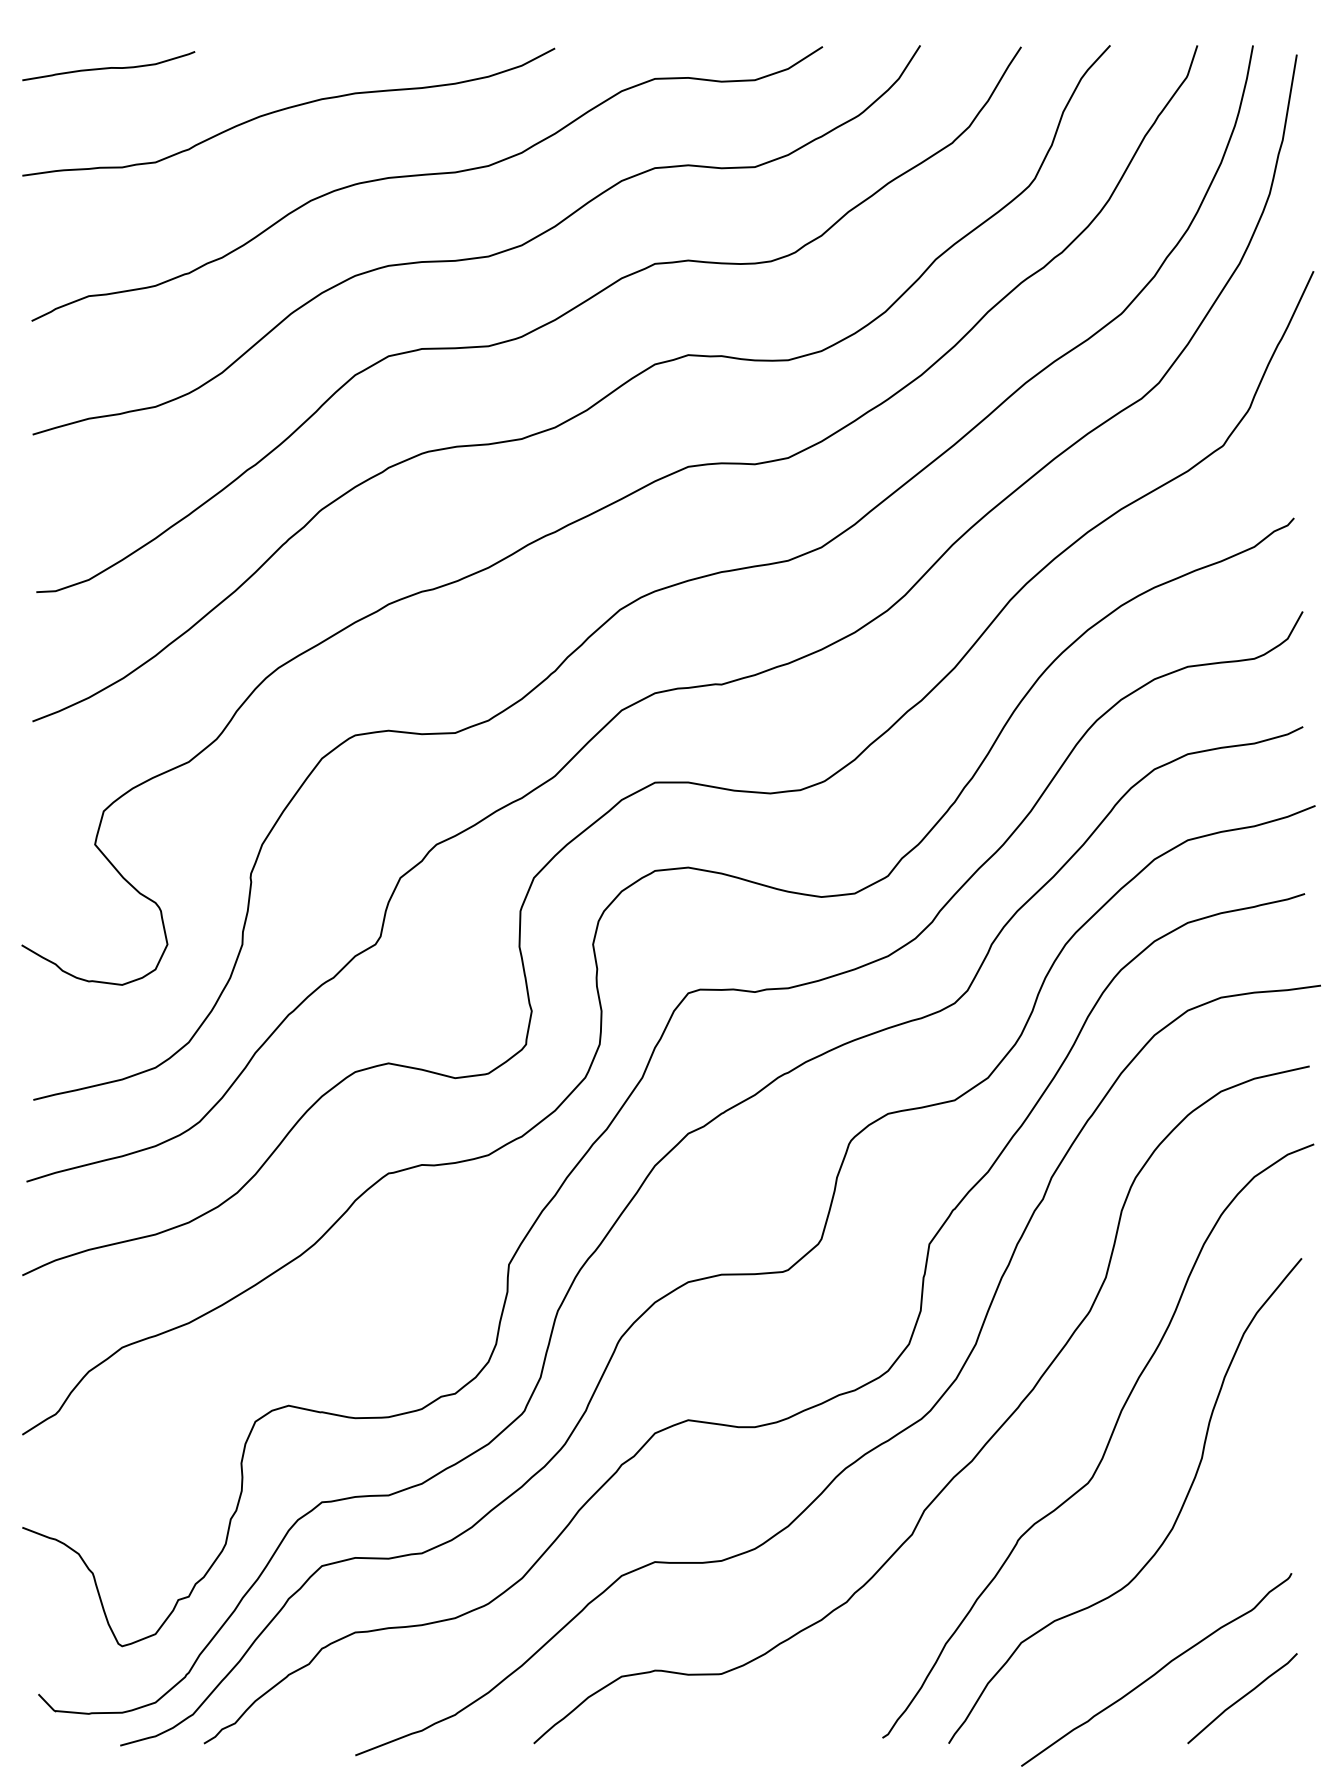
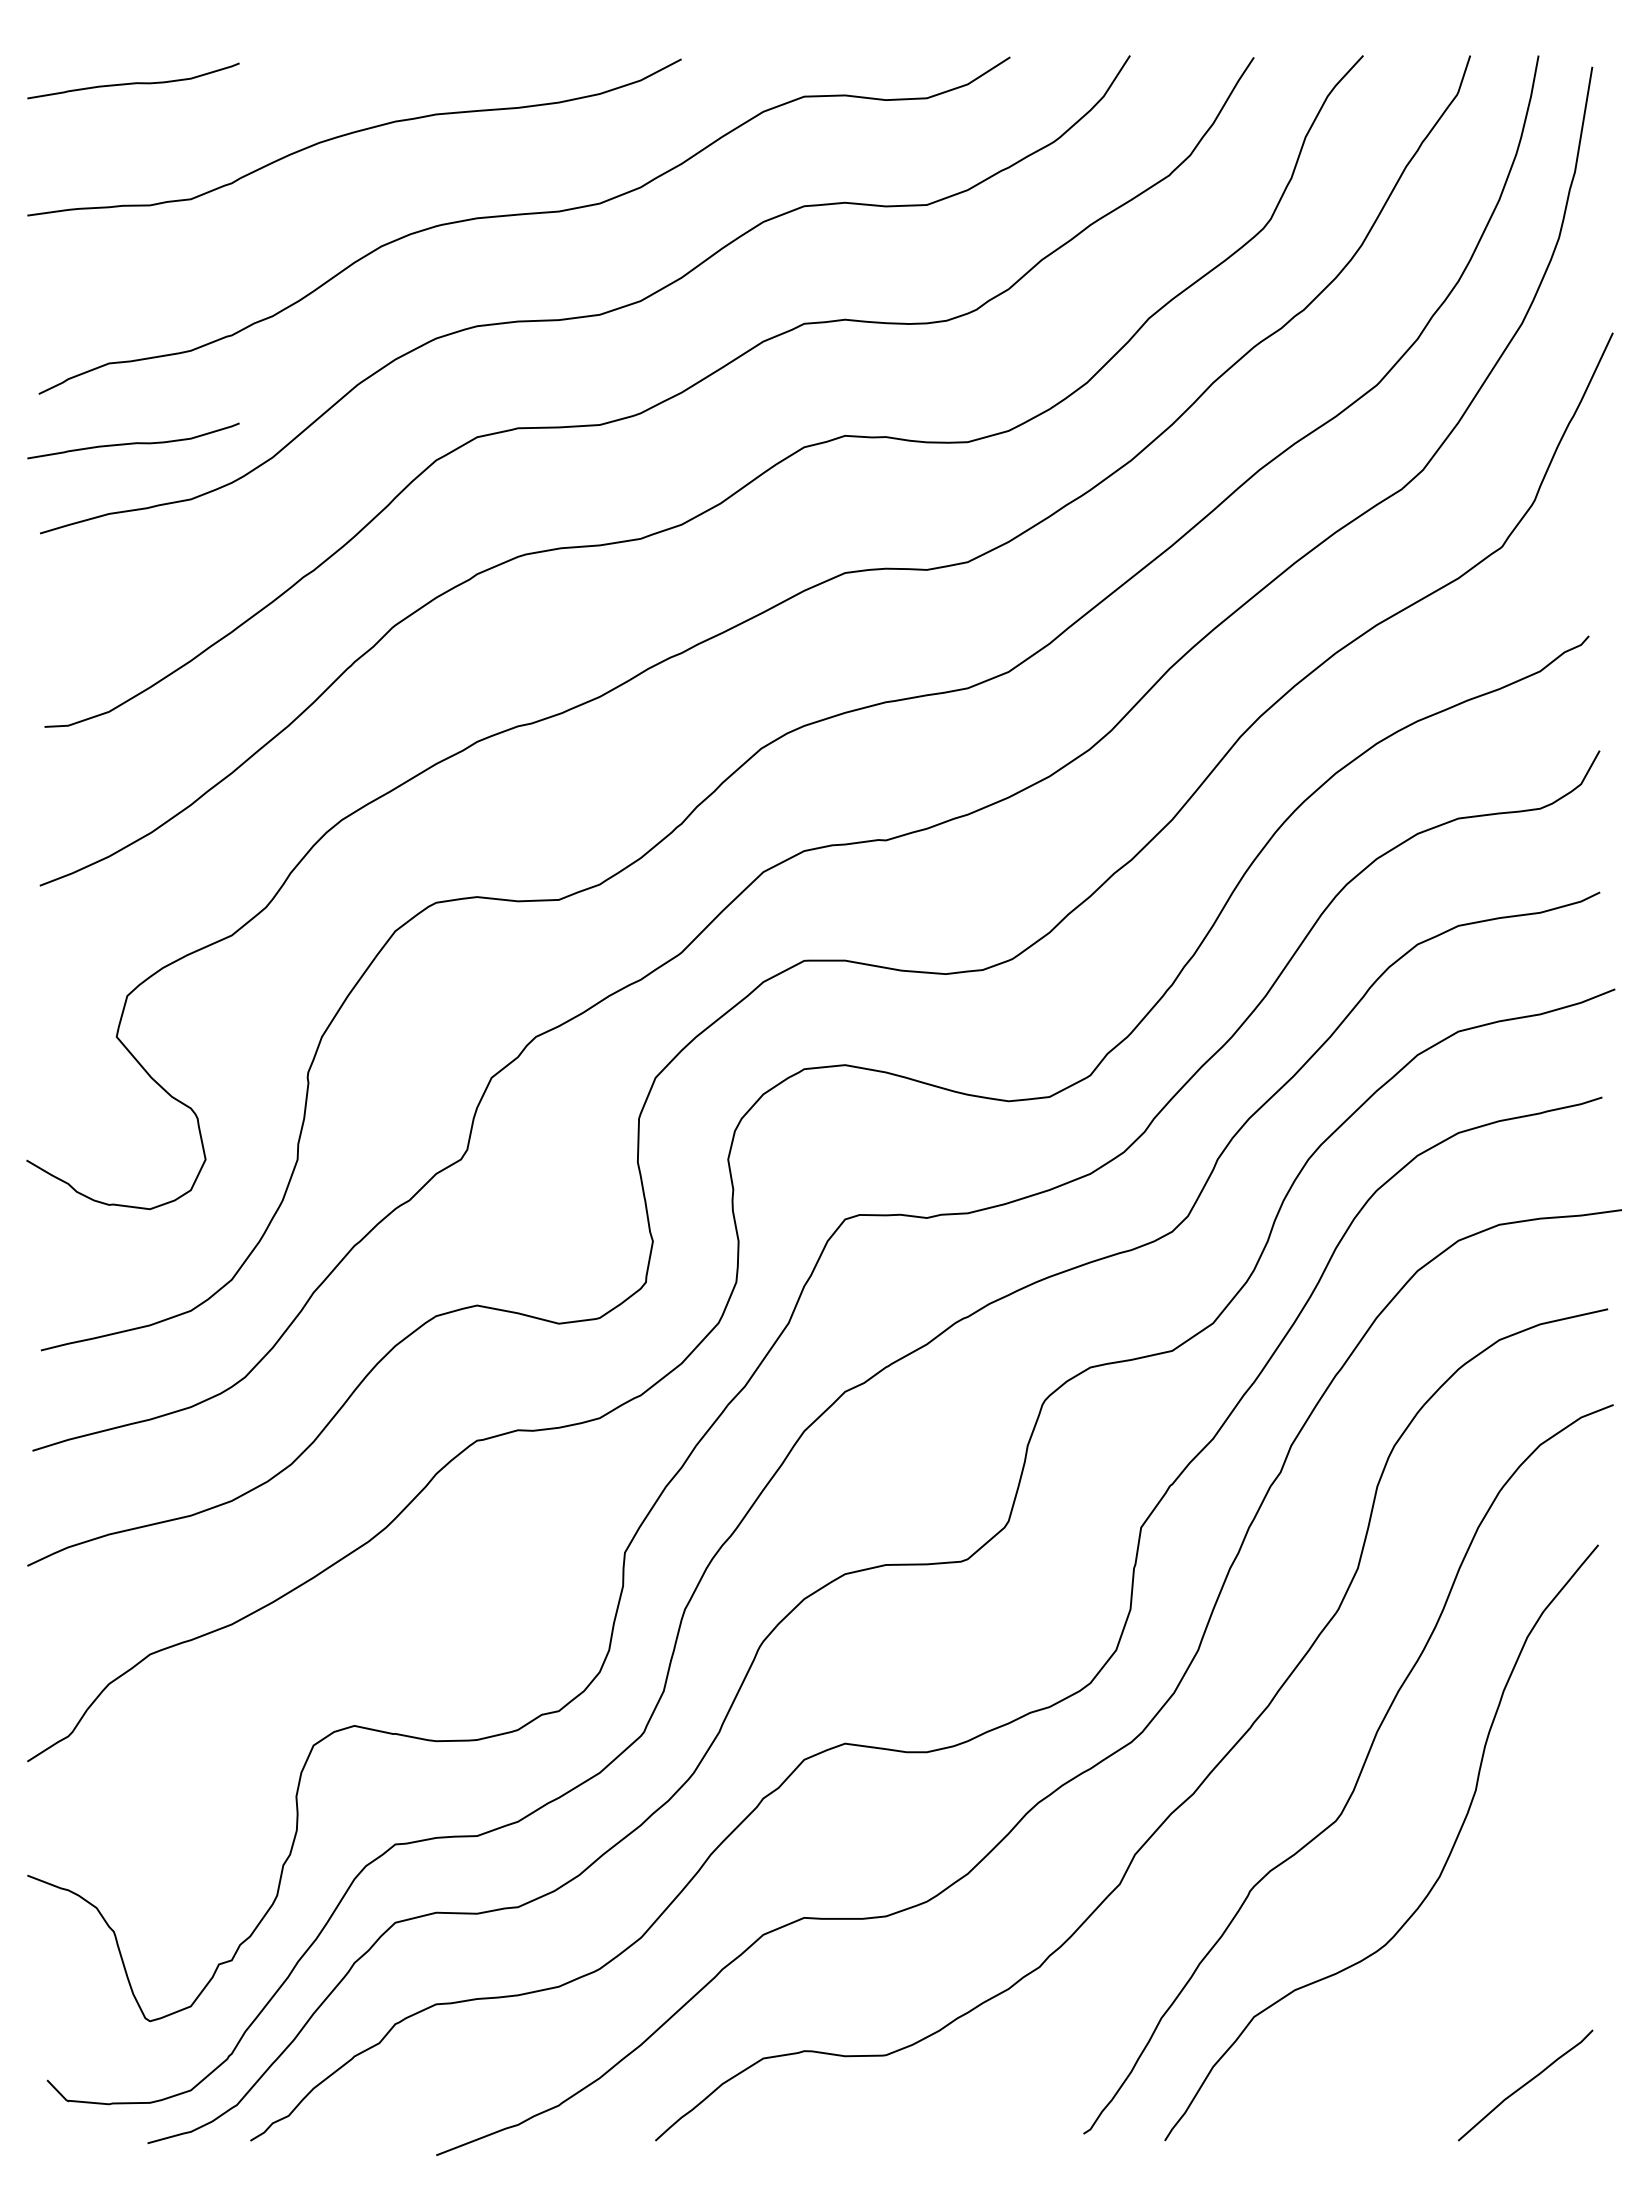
curve: (108, 360) -> (133, 442), added
curve: (1157, 1670) -> (1421, 2051), removed

